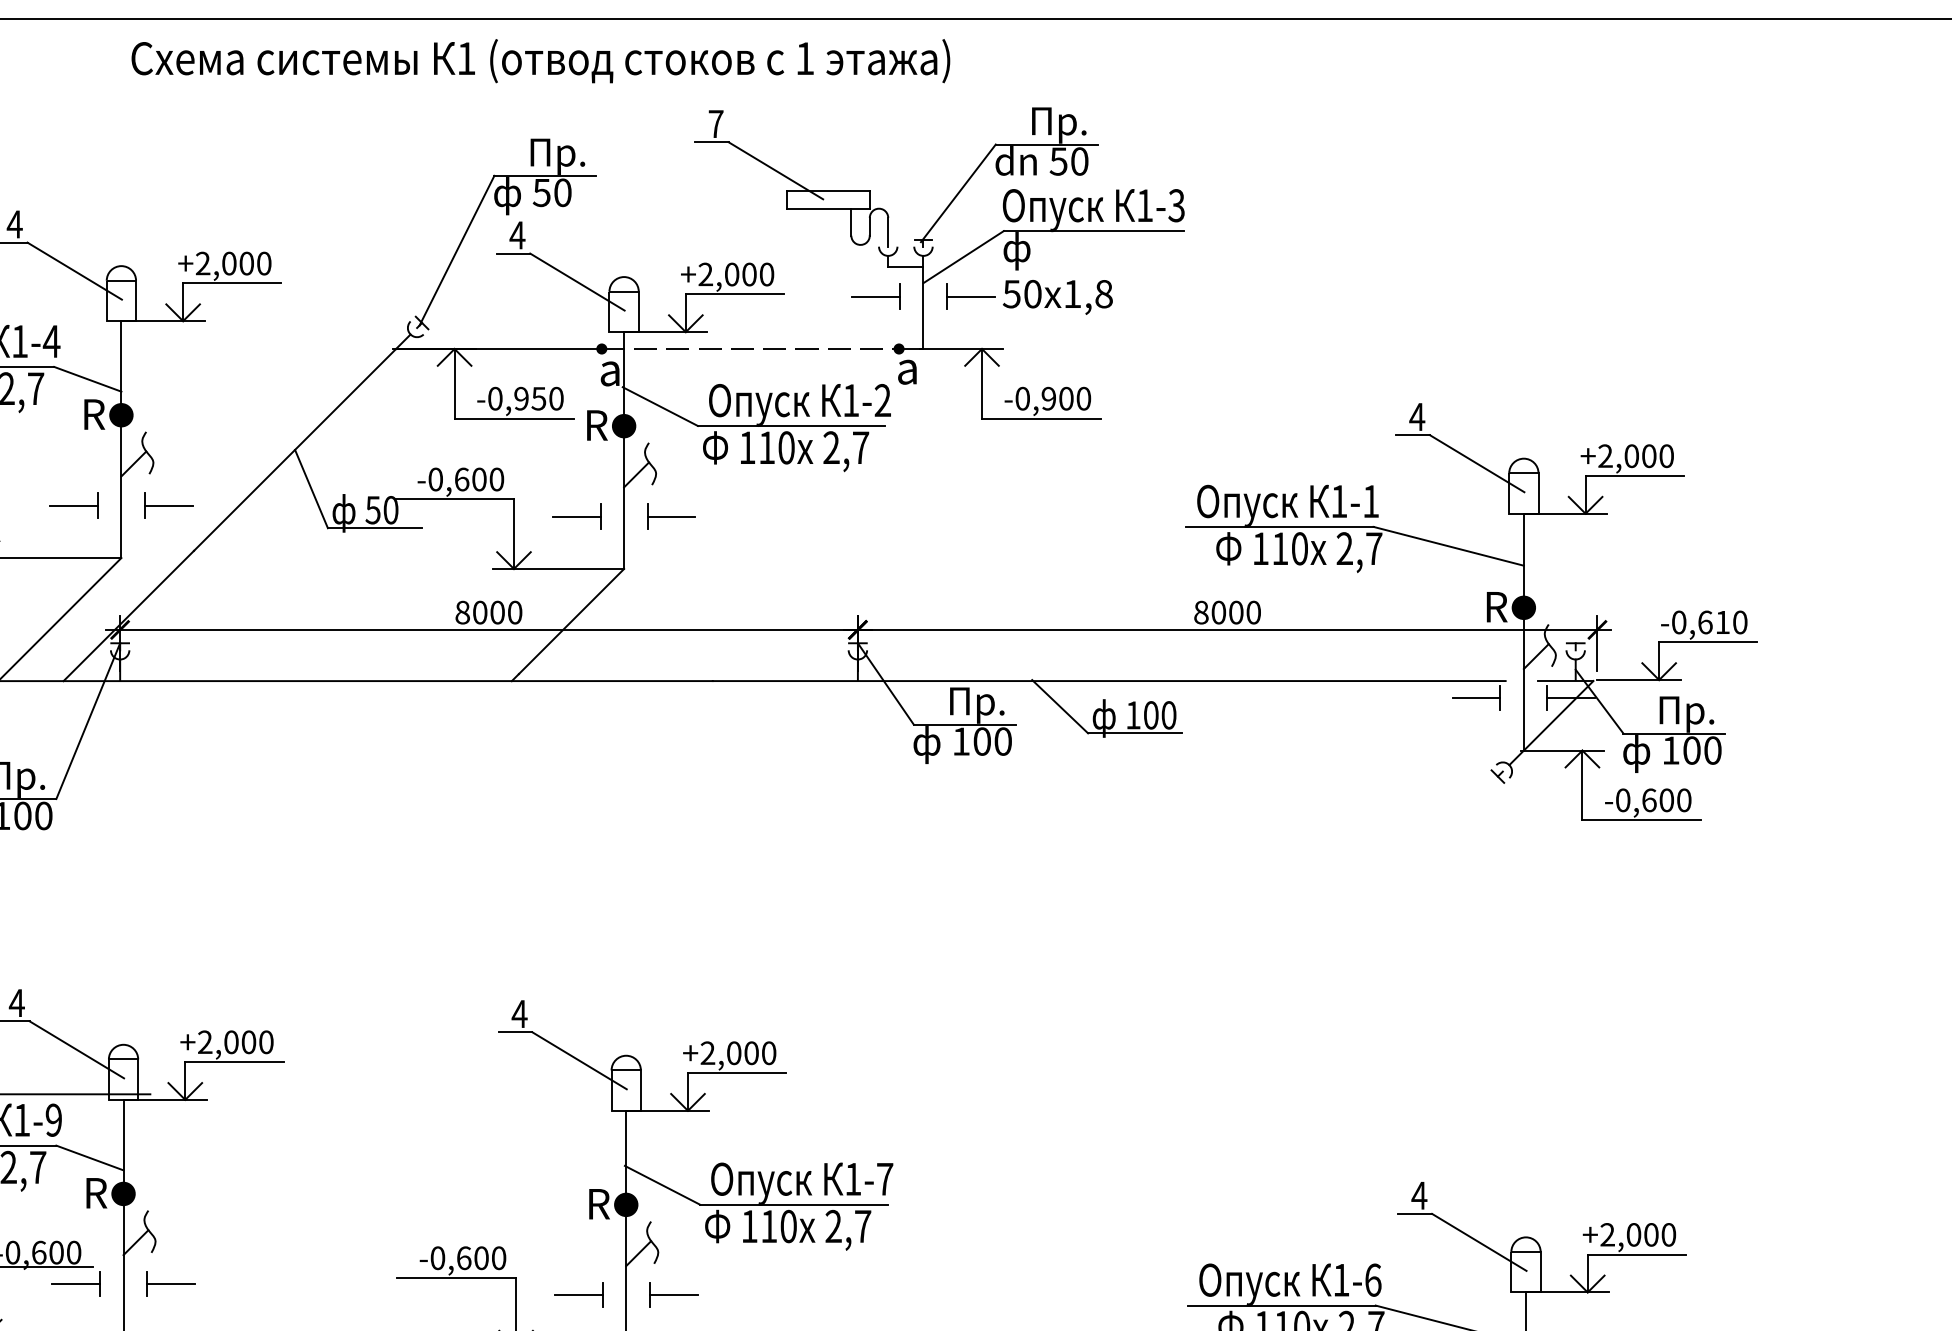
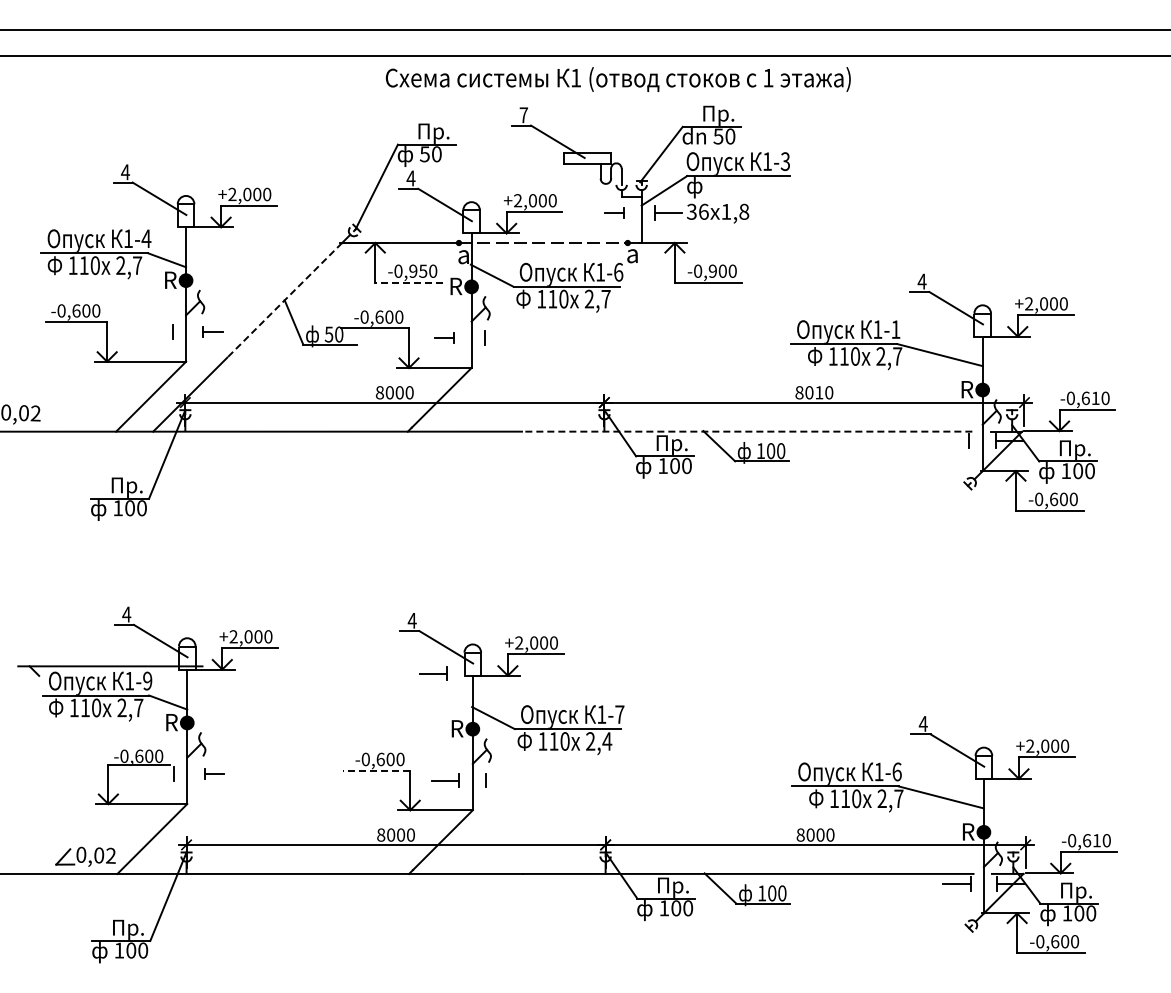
text: (539, 61) -> (617, 79), moved
text: (1021, 293) -> (697, 211), 50 -> 36
part: (875, 295) -> (614, 212), size x0.7
text: (882, 399) -> (618, 271), 1-2 -> 1-6
line: (514, 418) -> (409, 282), solid -> dashed
line: (294, 450) -> (284, 300), solid -> dashed
line: (72, 504) -> (158, 331), removed
part: (167, 504) -> (212, 331), size x0.7
part: (576, 515) -> (444, 337), size x0.7
line: (671, 517) -> (498, 338), removed
text: (1236, 612) -> (819, 392), 8000 -> 8010
line: (1108, 680) -> (746, 431), solid -> dashed
line: (1475, 698) -> (955, 441), removed
part: (557, 1106) -> (433, 673), added
text: (863, 1226) -> (607, 741), 2,7 -> 2,4
line: (456, 1277) -> (376, 770), solid -> dashed
part: (171, 1282) -> (214, 773), size x0.7
line: (74, 1284) -> (159, 774), removed
line: (673, 1295) -> (499, 780), removed

